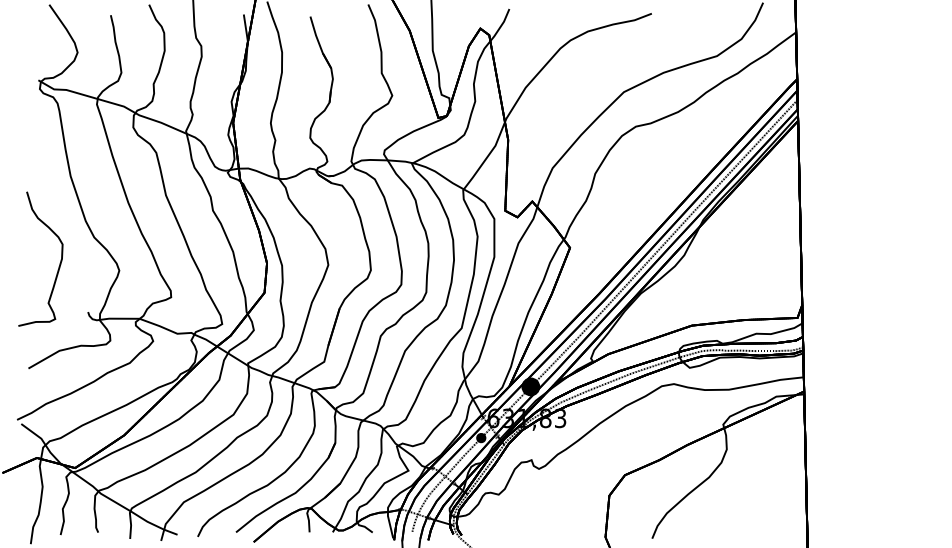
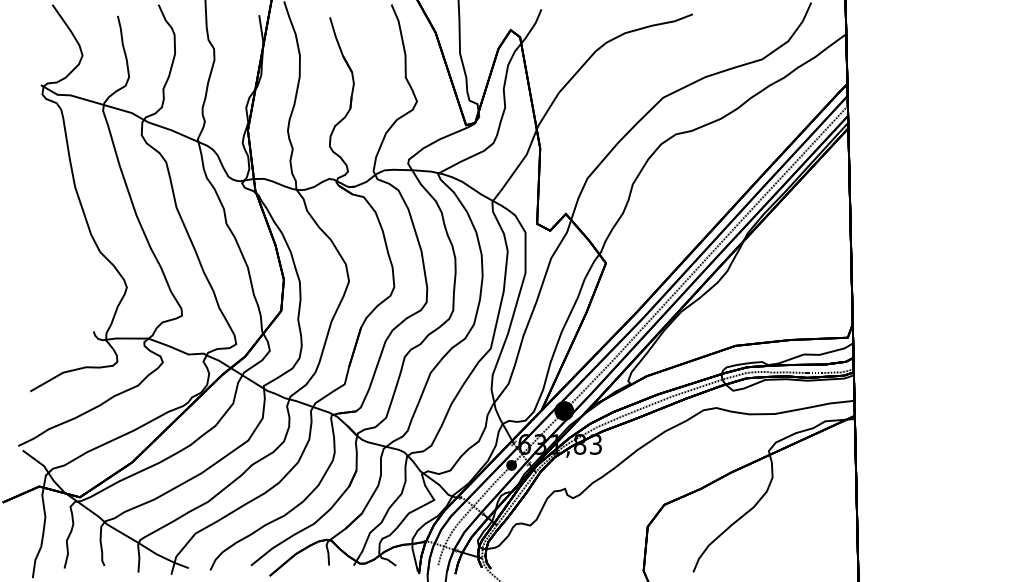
part: (59, 263) -> (63, 279), removed

